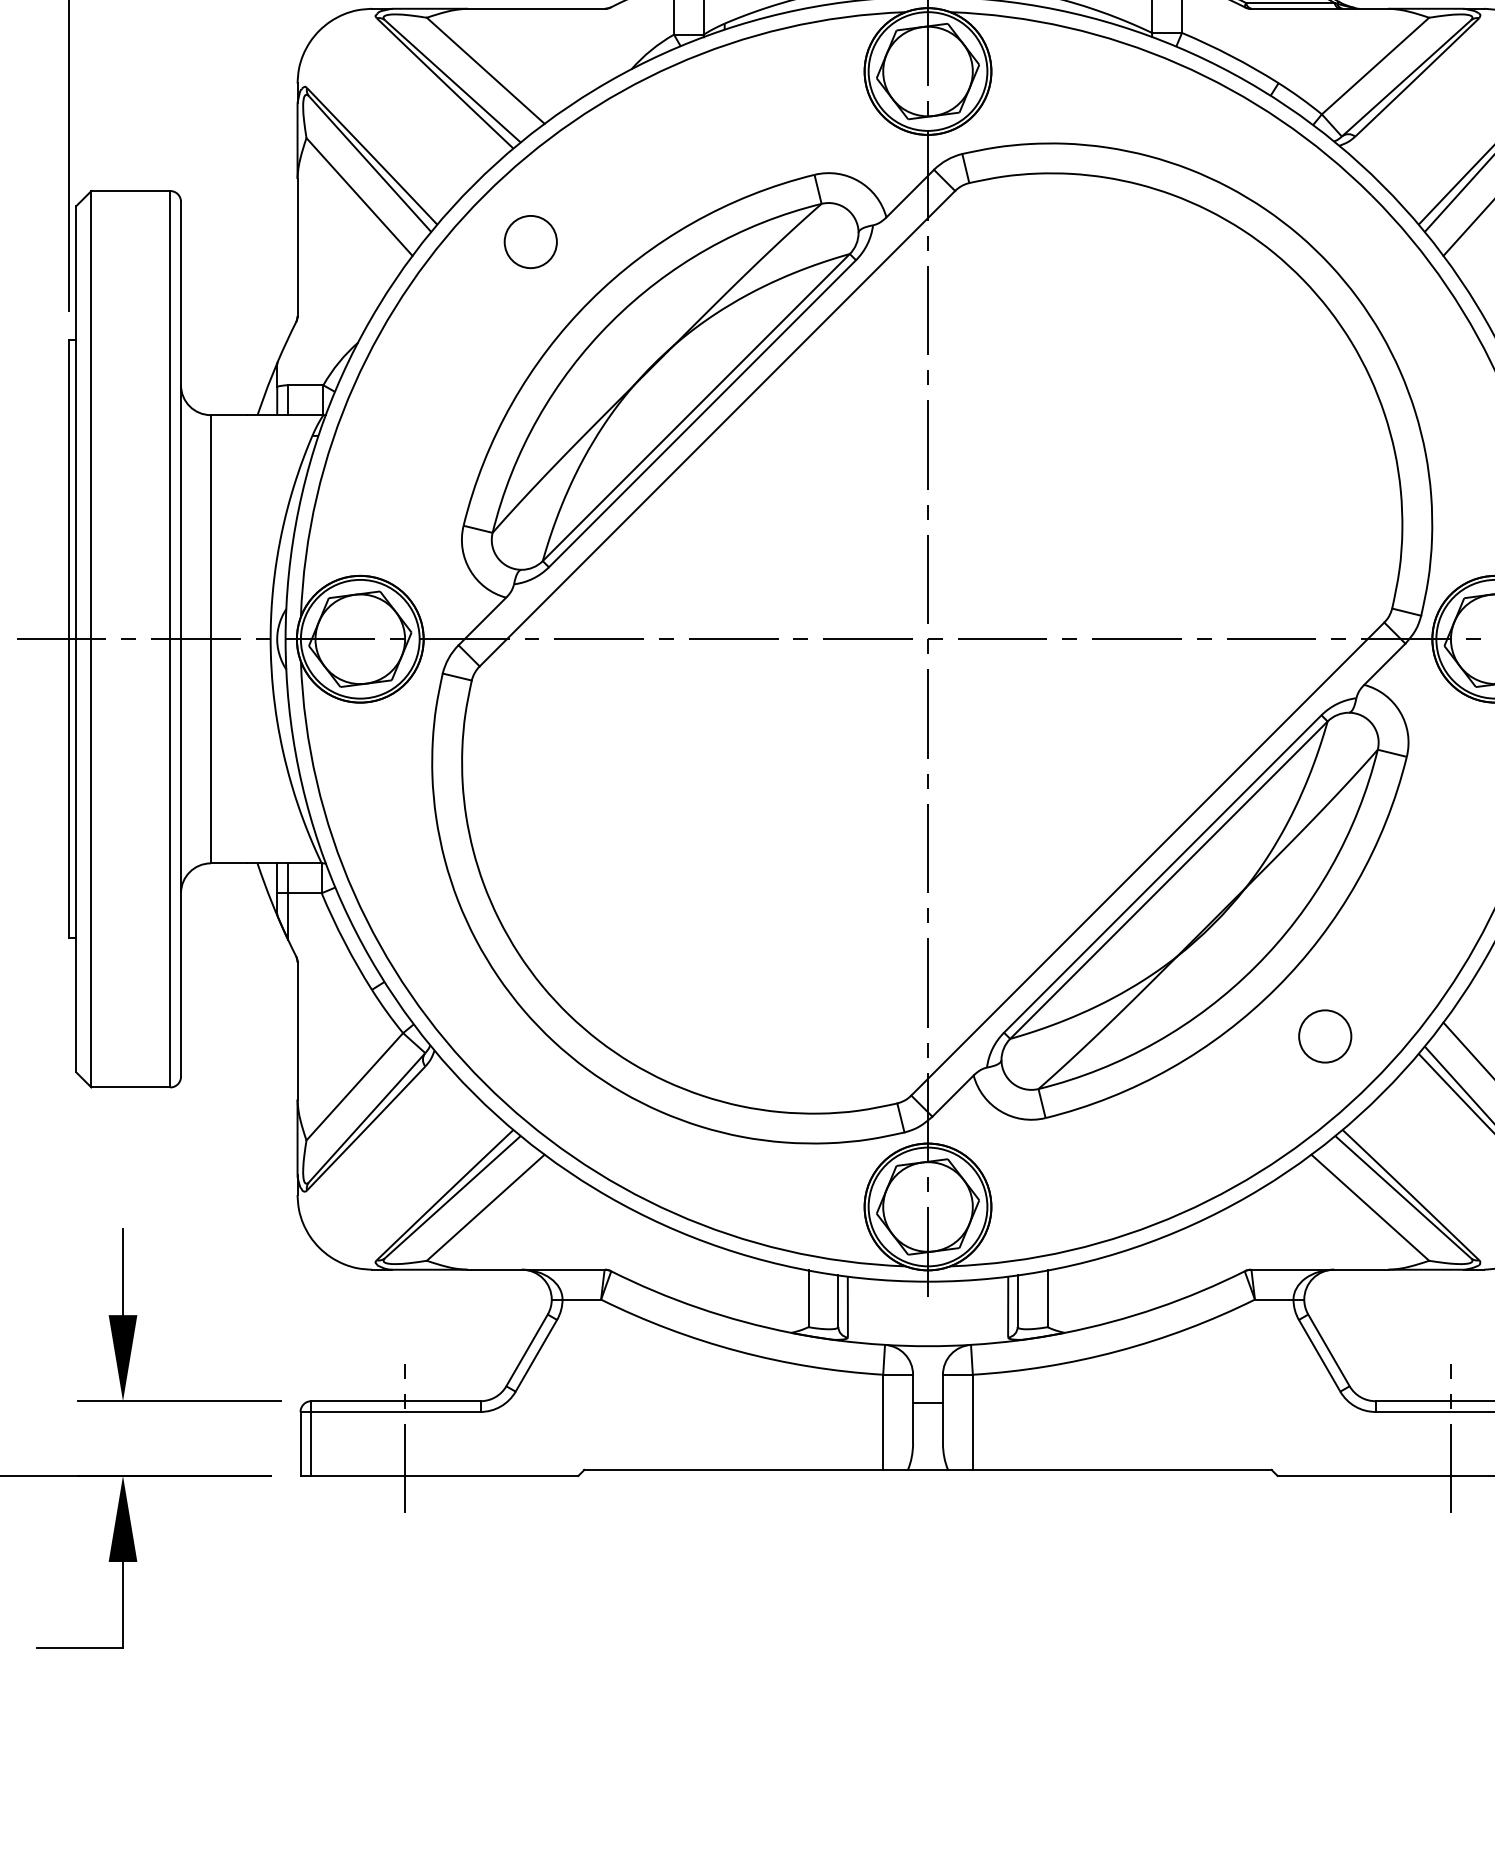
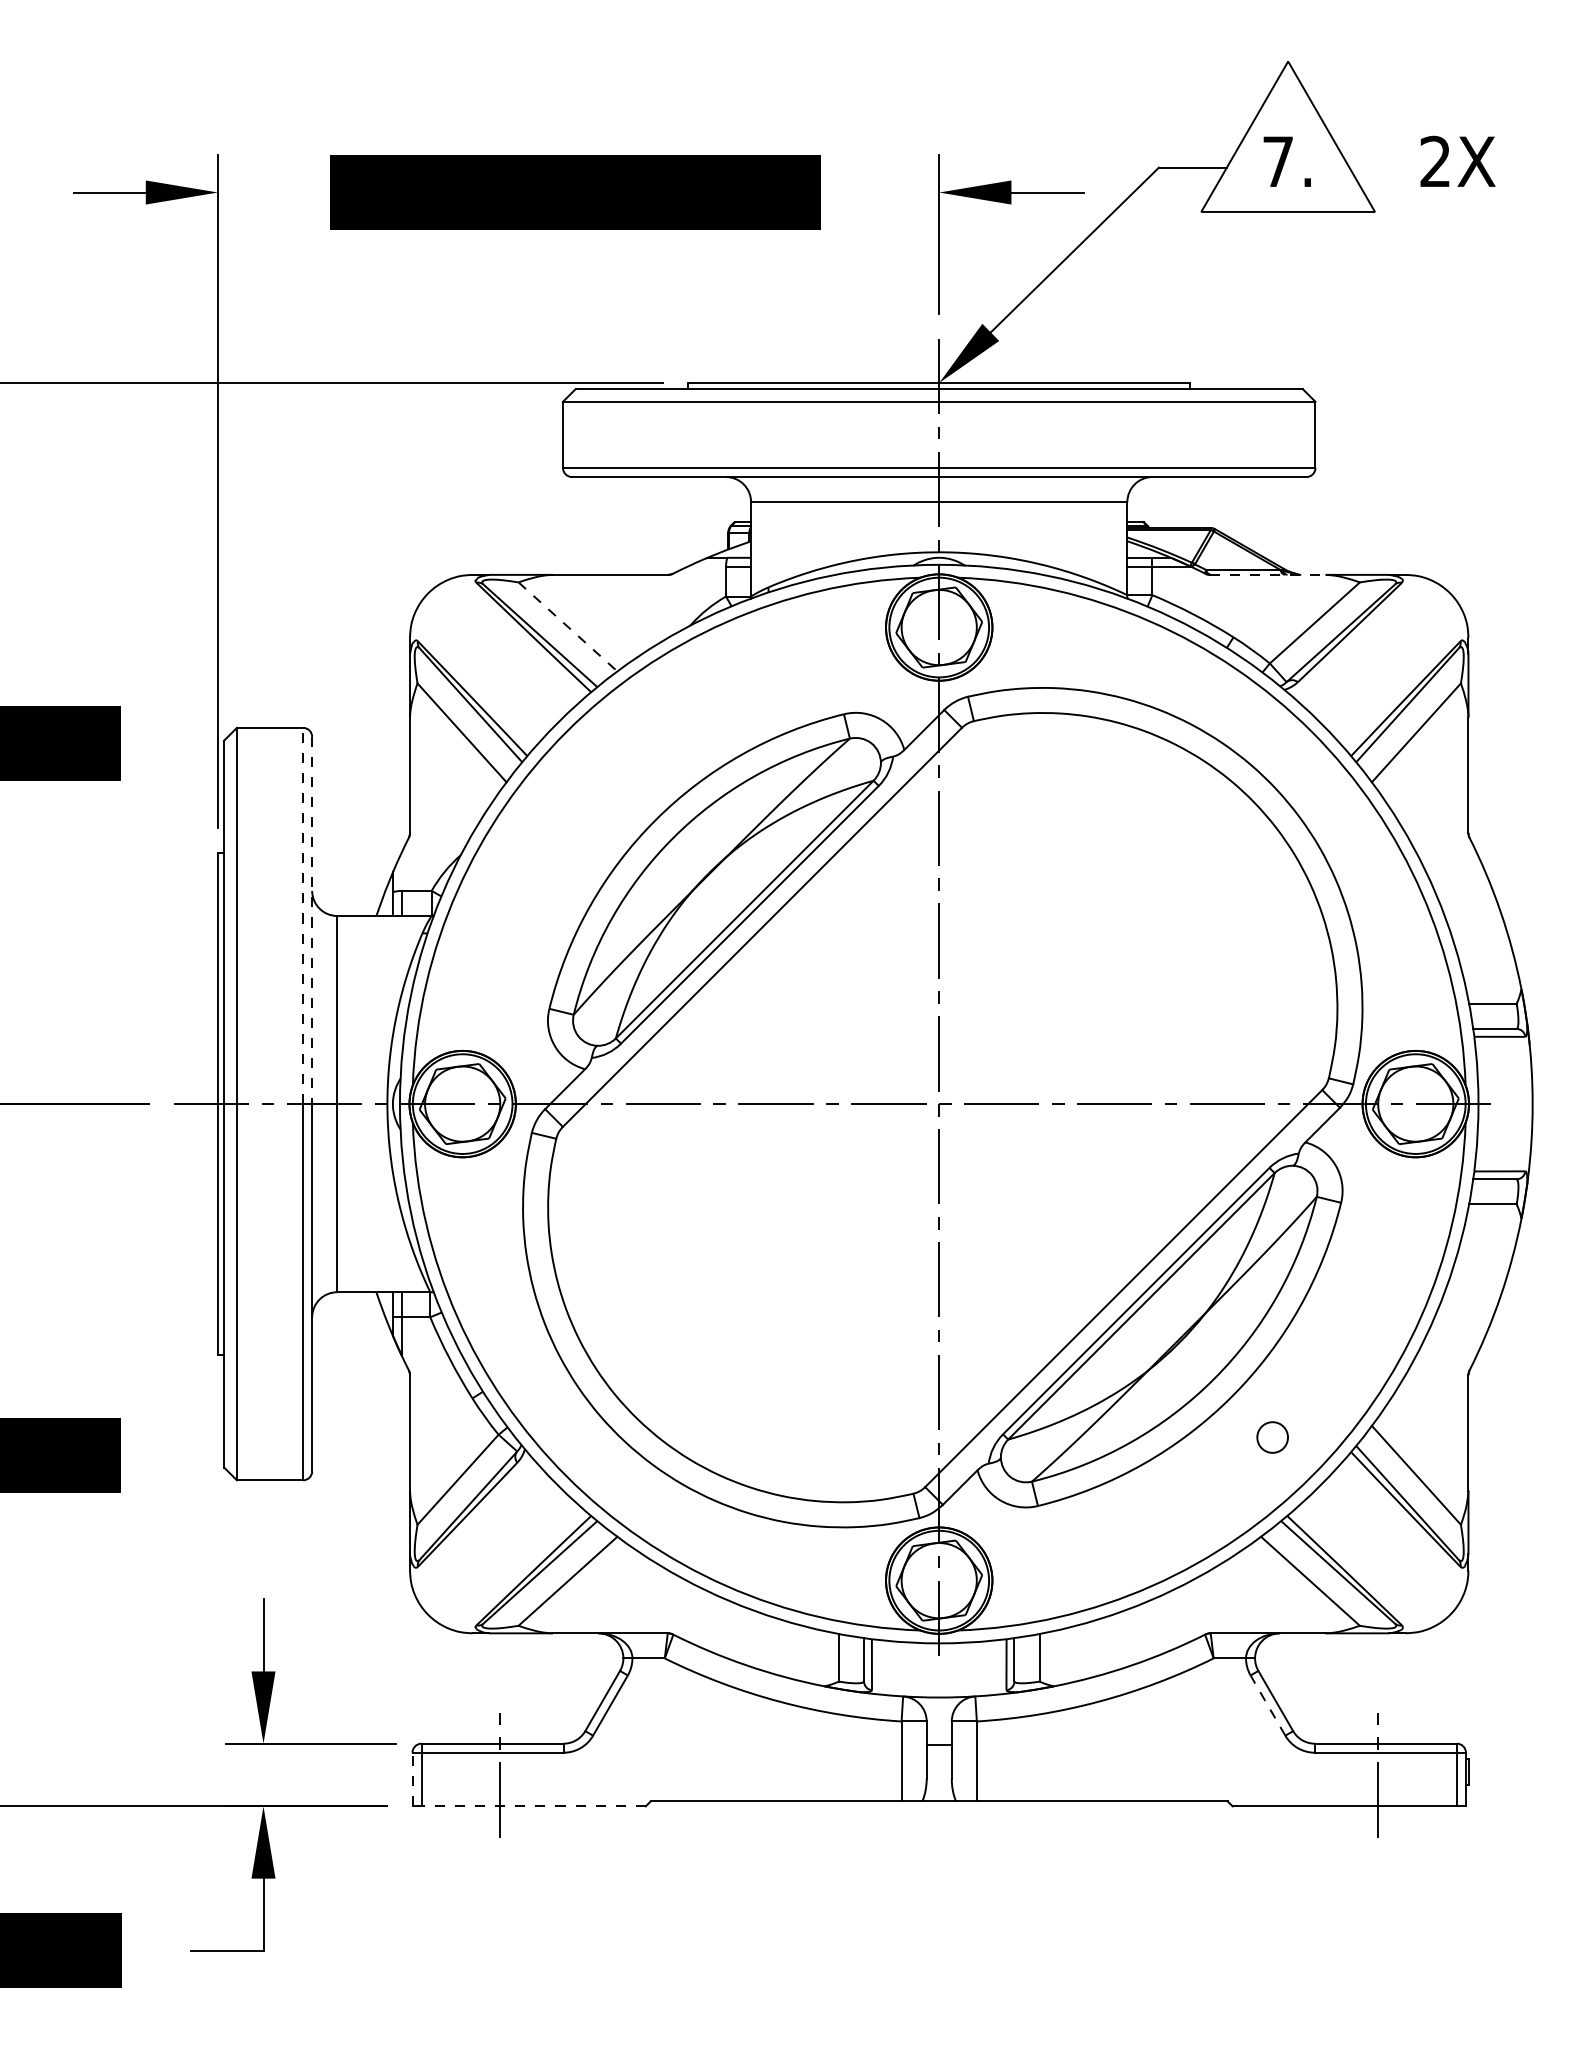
line: (1319, 8) -> (1267, 574), solid -> dashed
line: (485, 70) -> (567, 626), solid -> dashed
circle: (530, 241) -> (605, 770), removed
line: (170, 414) -> (303, 915), solid -> dashed
line: (181, 420) -> (312, 920), solid -> dashed
circle: (1325, 1036) -> (1272, 1437), size x0.7
line: (1319, 1355) -> (1267, 1705), solid -> dashed
line: (300, 1443) -> (412, 1779), solid -> dashed
line: (444, 1476) -> (533, 1806), solid -> dashed

